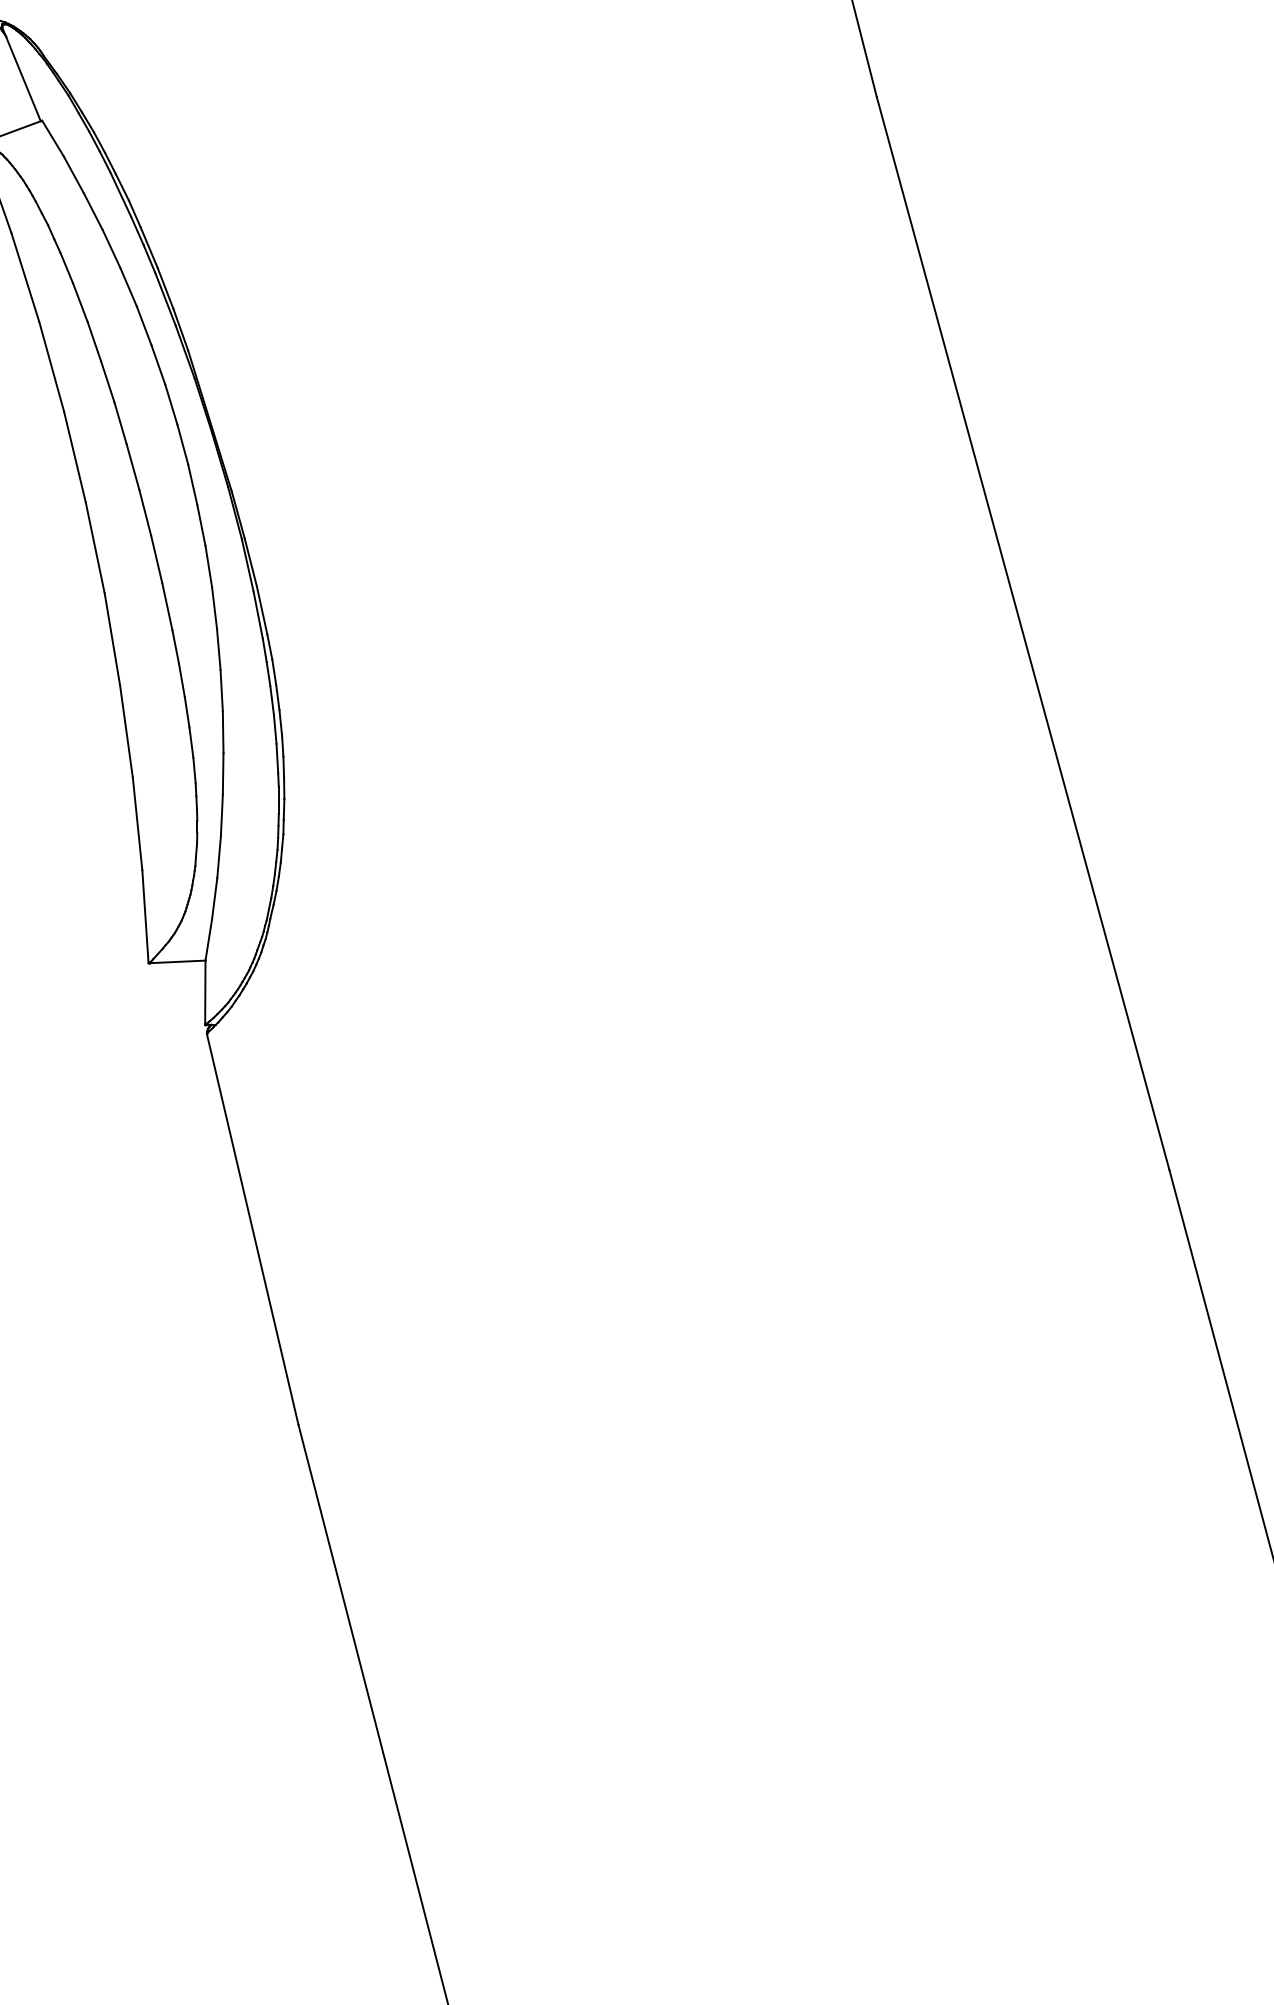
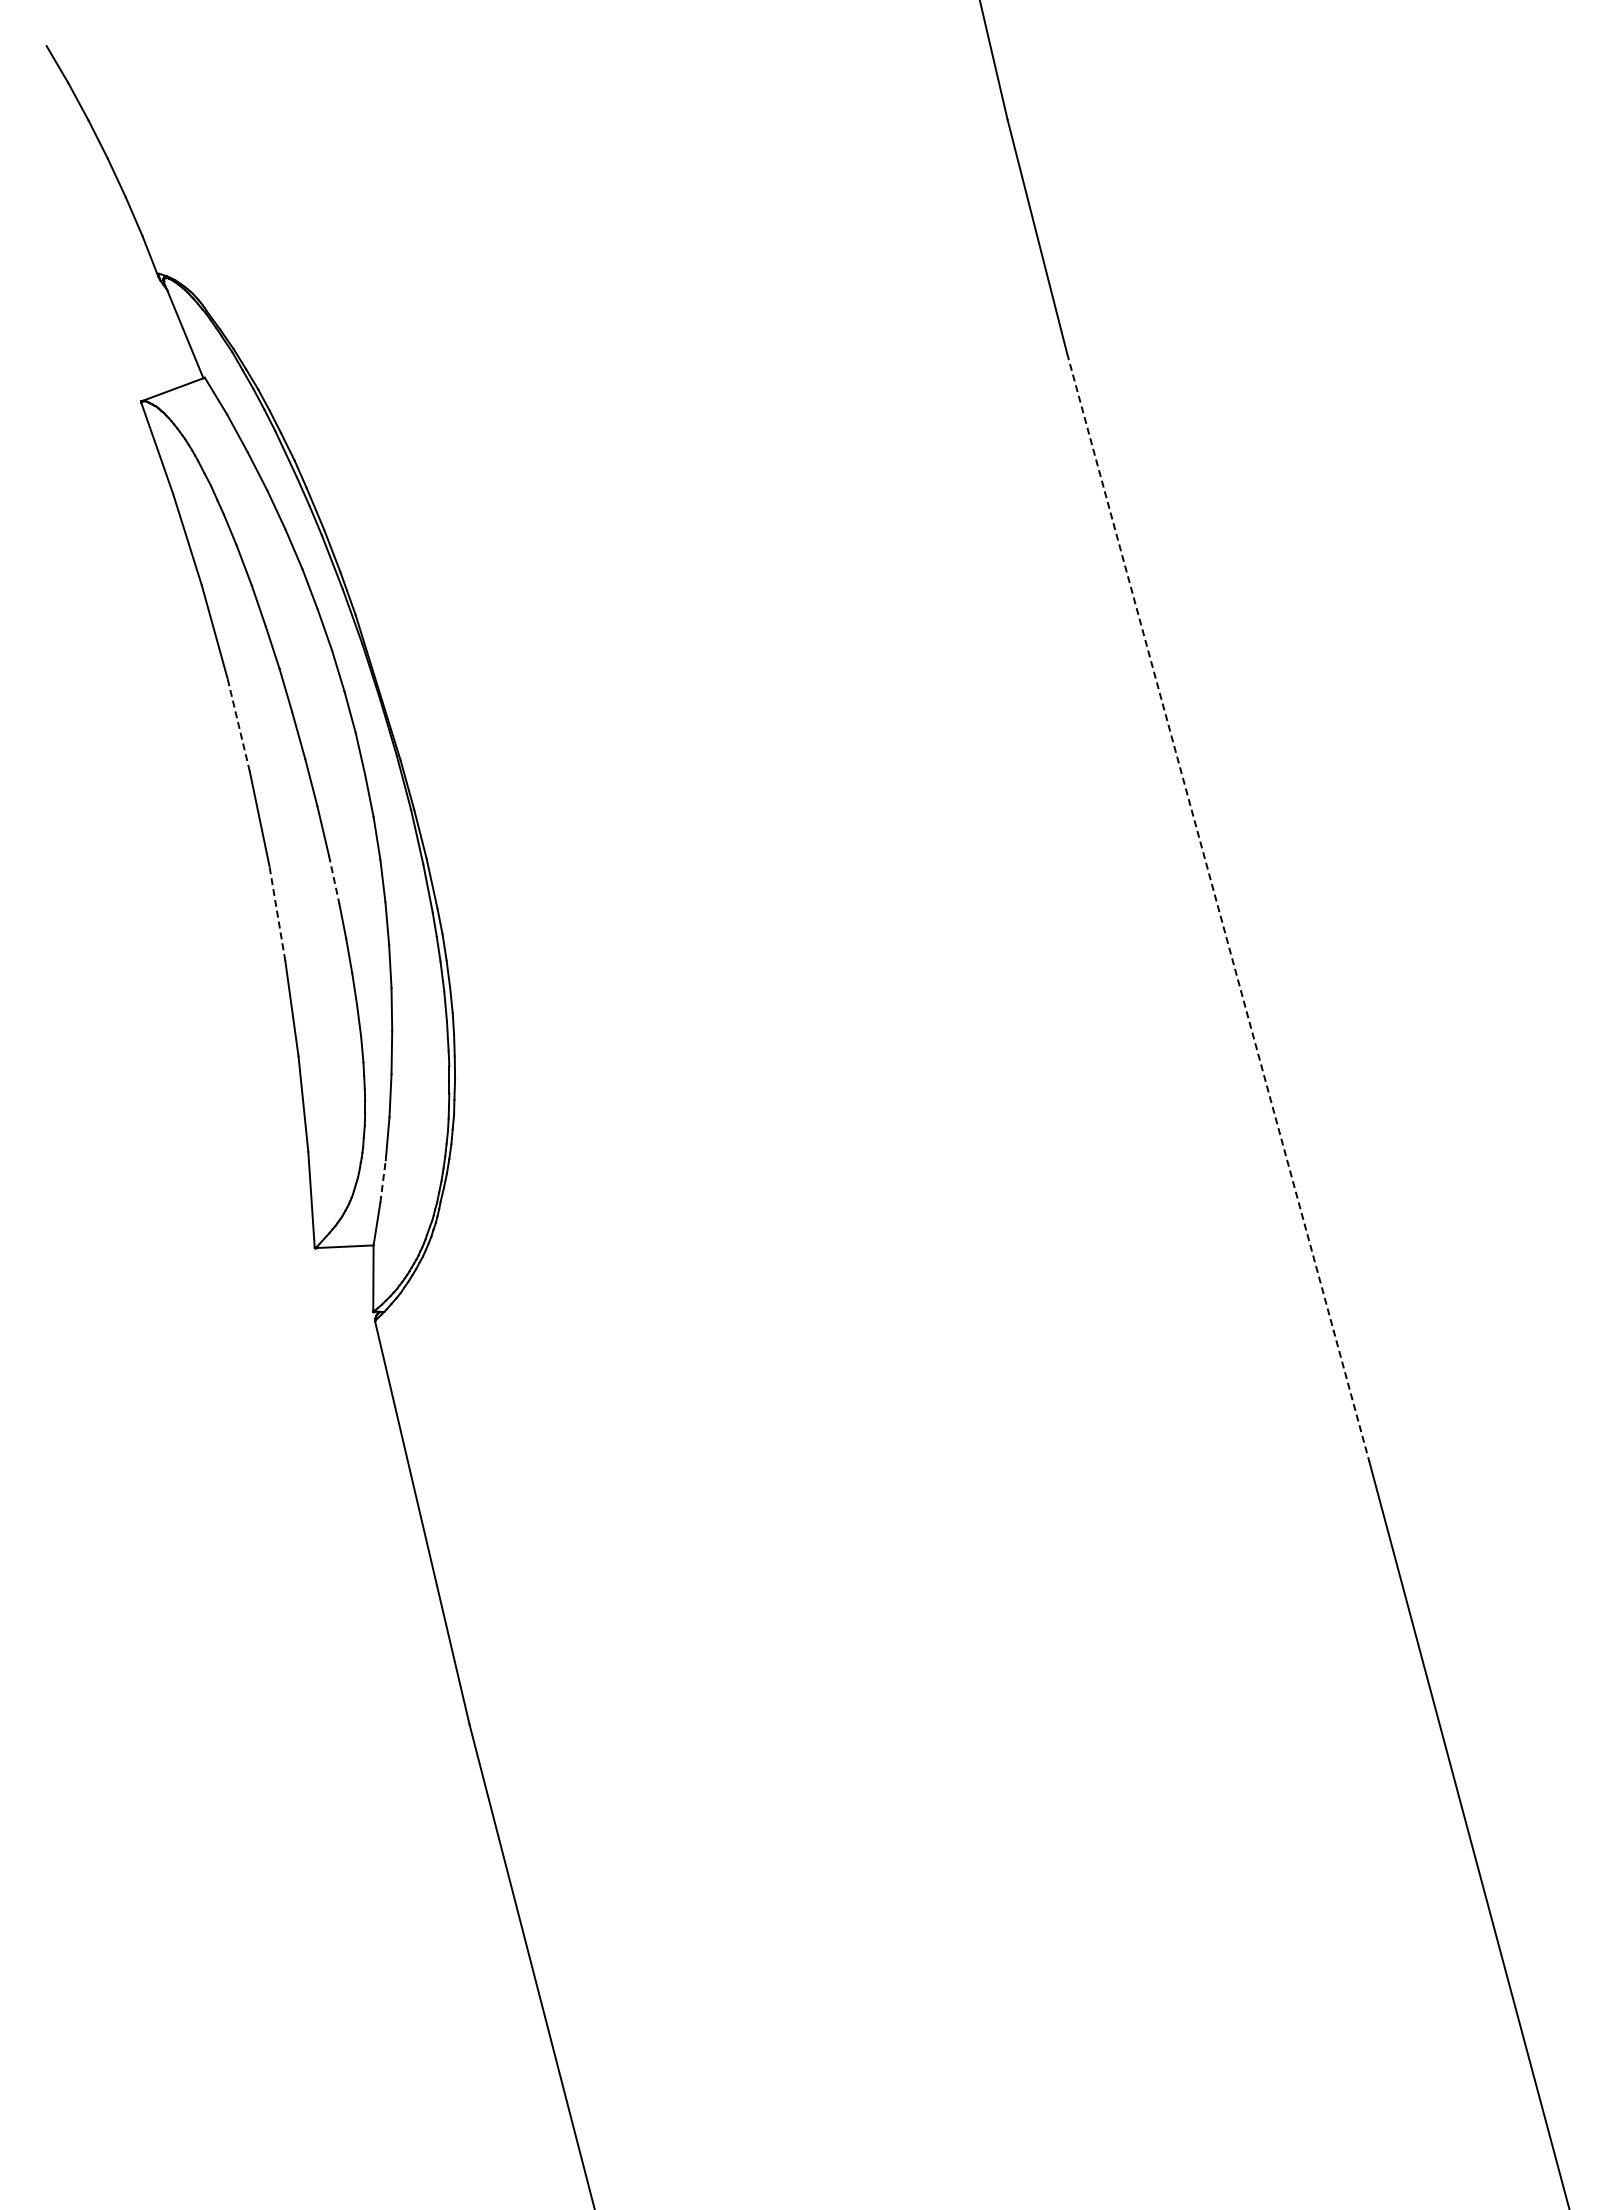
line: (74, 457) -> (238, 725), solid -> dashed
line: (167, 606) -> (334, 879), solid -> dashed
line: (1023, 634) -> (1218, 908), solid -> dashed
line: (112, 639) -> (277, 913), solid -> dashed
line: (215, 898) -> (383, 1181), solid -> dashed

